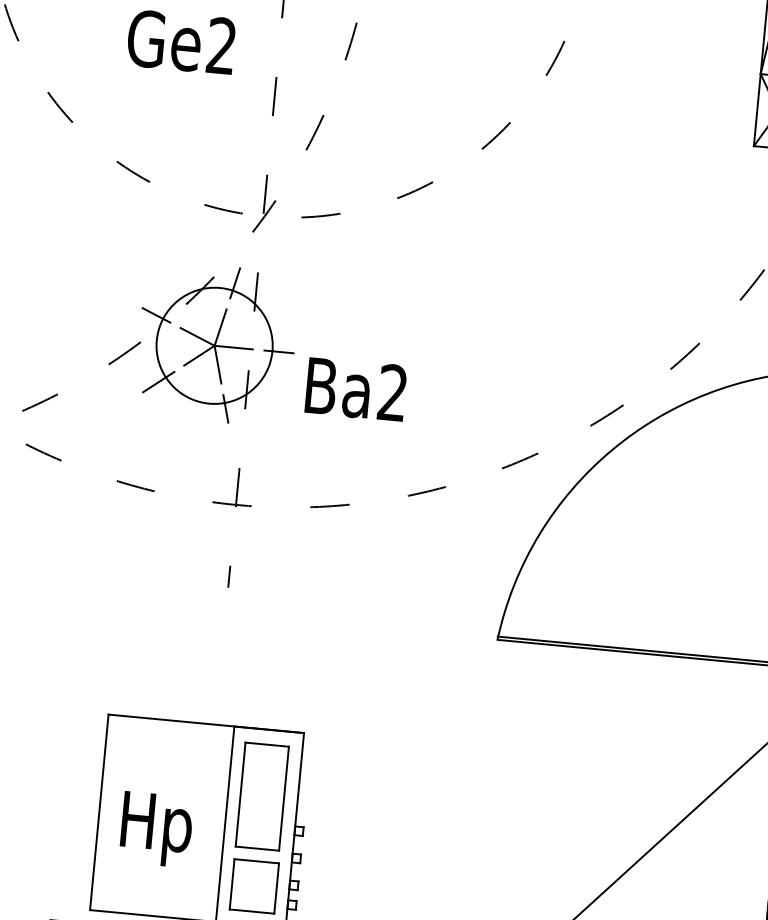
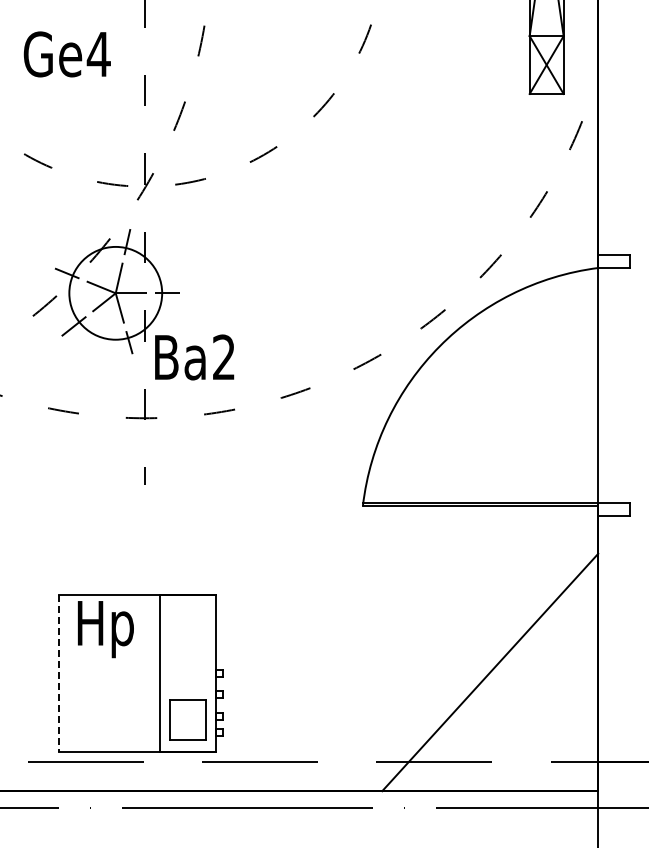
text: (221, 44) -> (98, 53), Ge2 -> Ge4
text: (355, 389) -> (194, 357), moved
part: (262, 796) -> (187, 648), removed
line: (99, 812) -> (59, 673), solid -> dashed
text: (155, 829) -> (105, 629), moved

